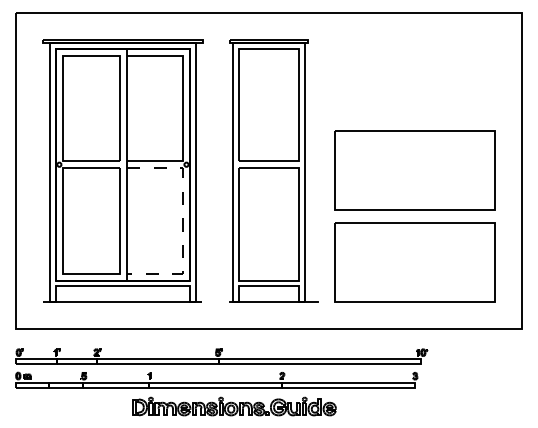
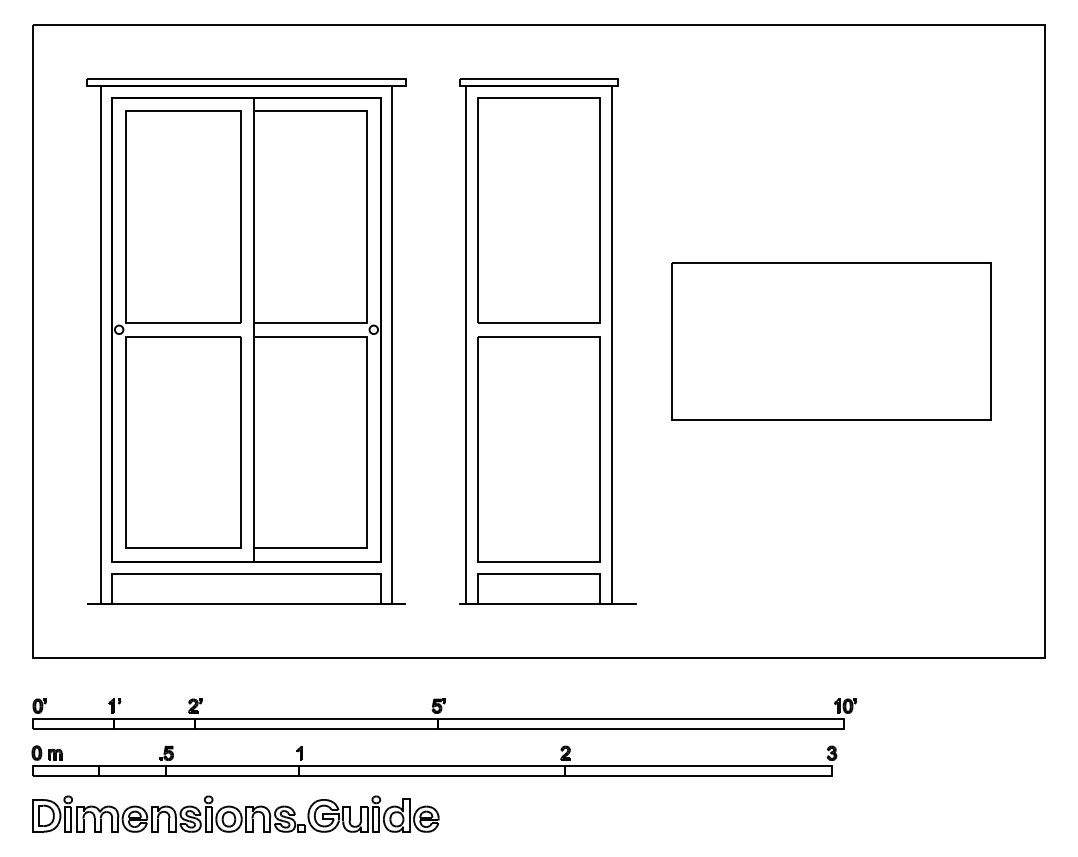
line: (183, 220) -> (367, 441), dashed -> solid
part: (414, 262) -> (830, 525), removed
part: (234, 406) -> (235, 814), moved

